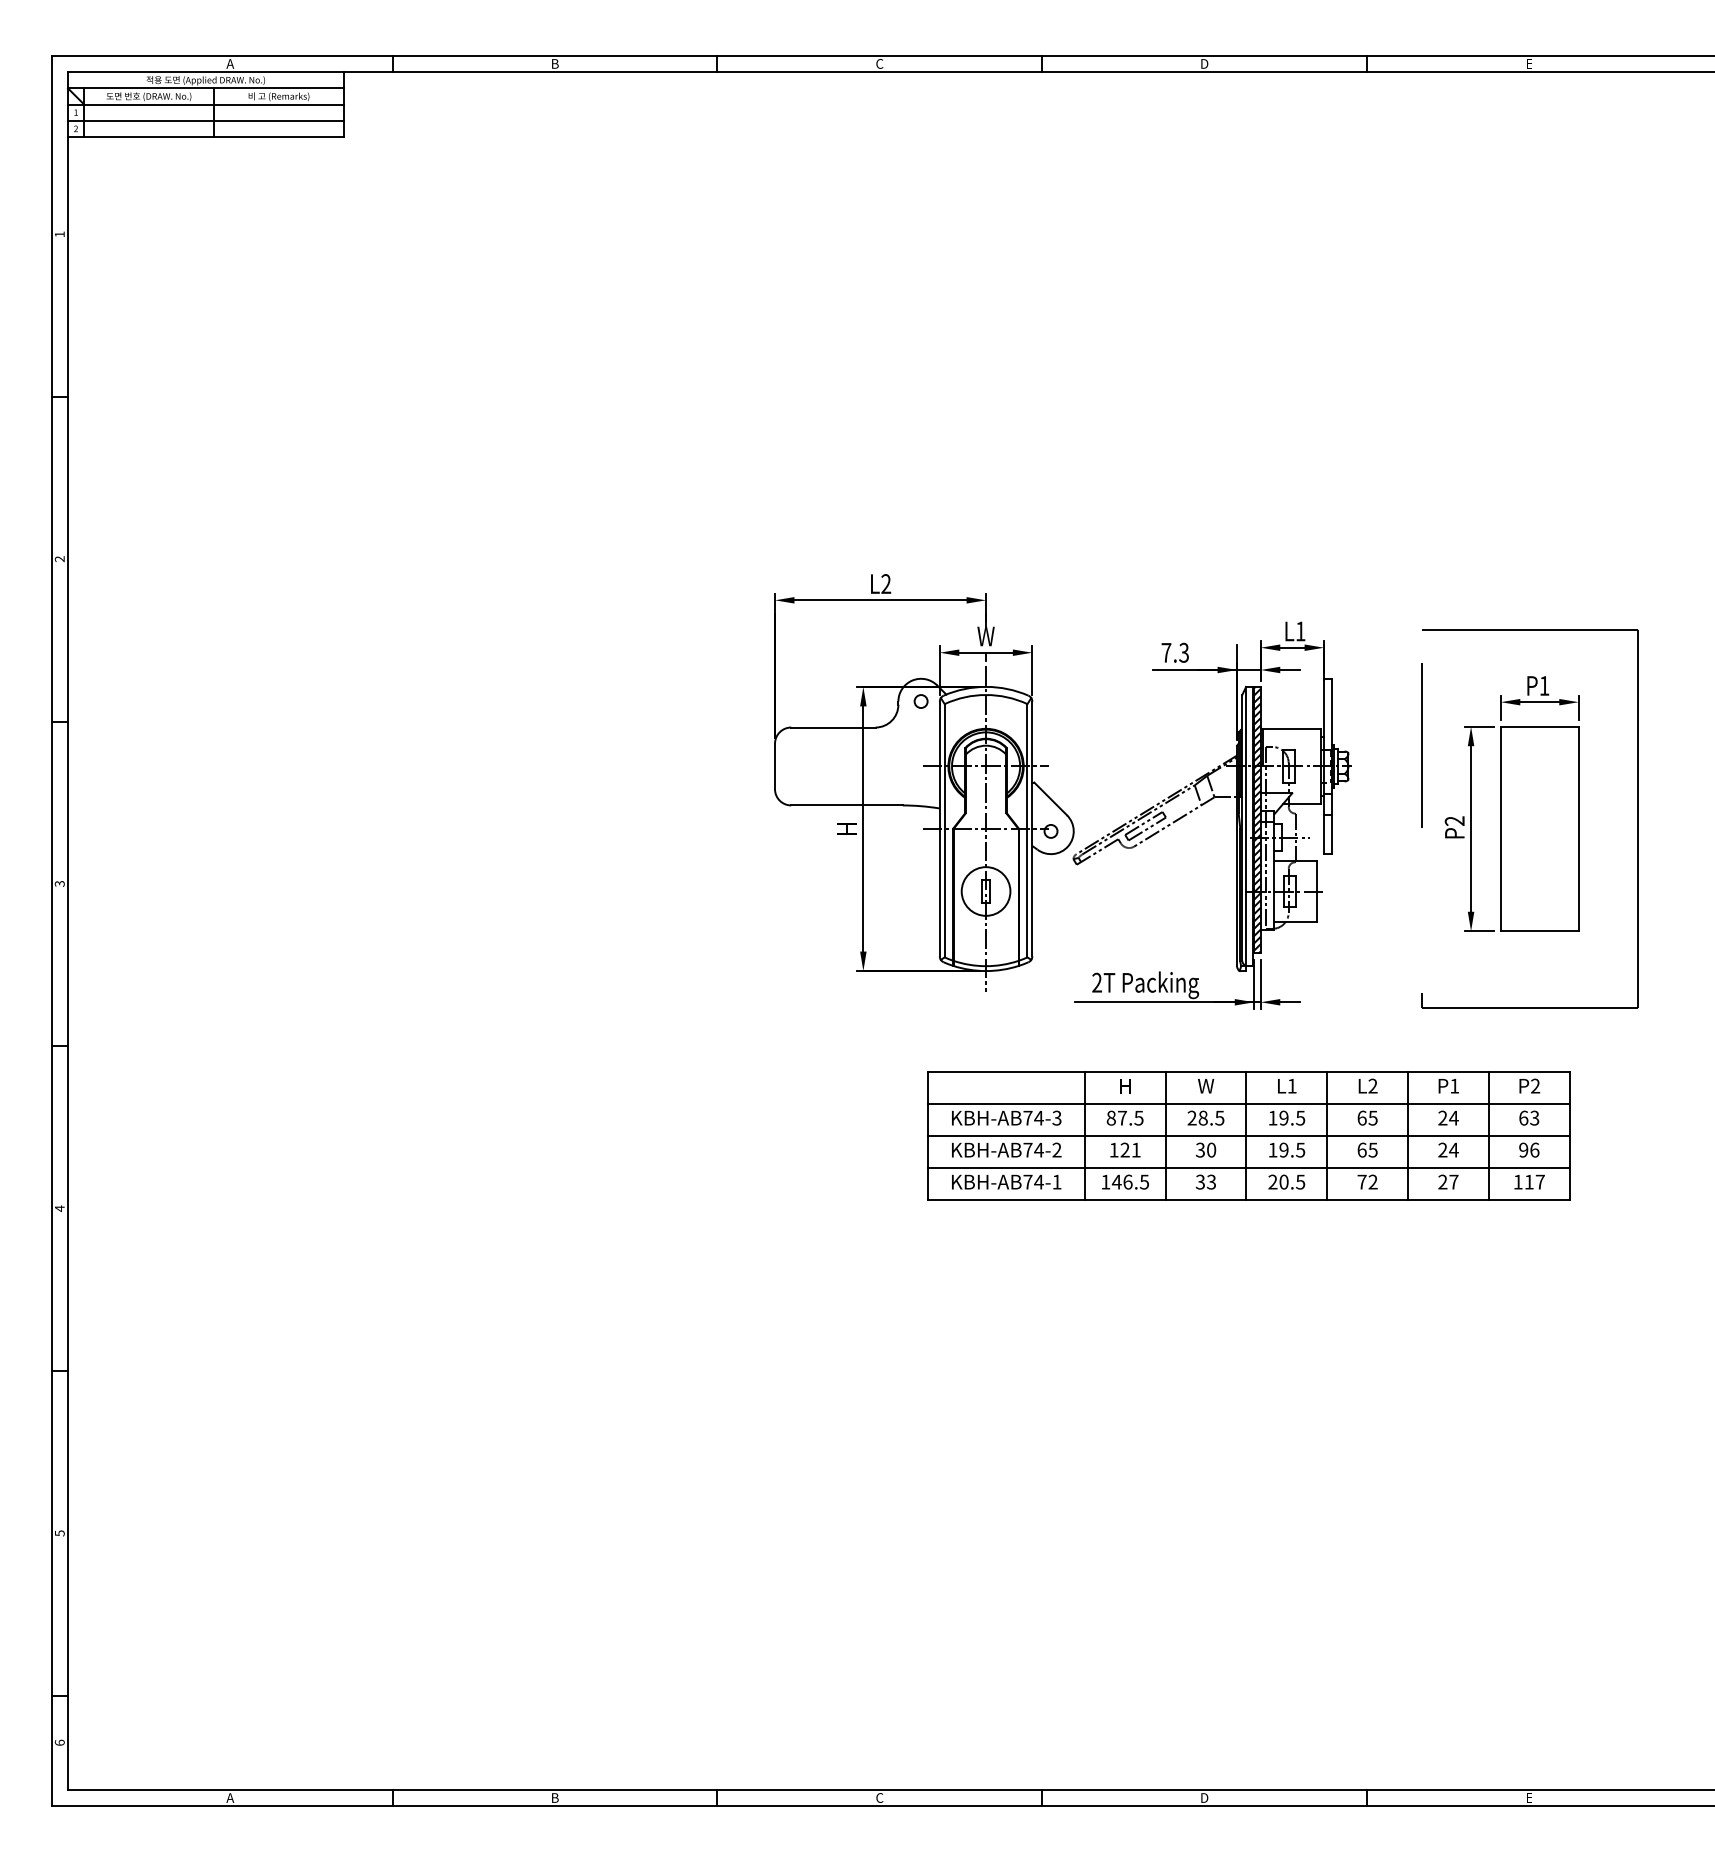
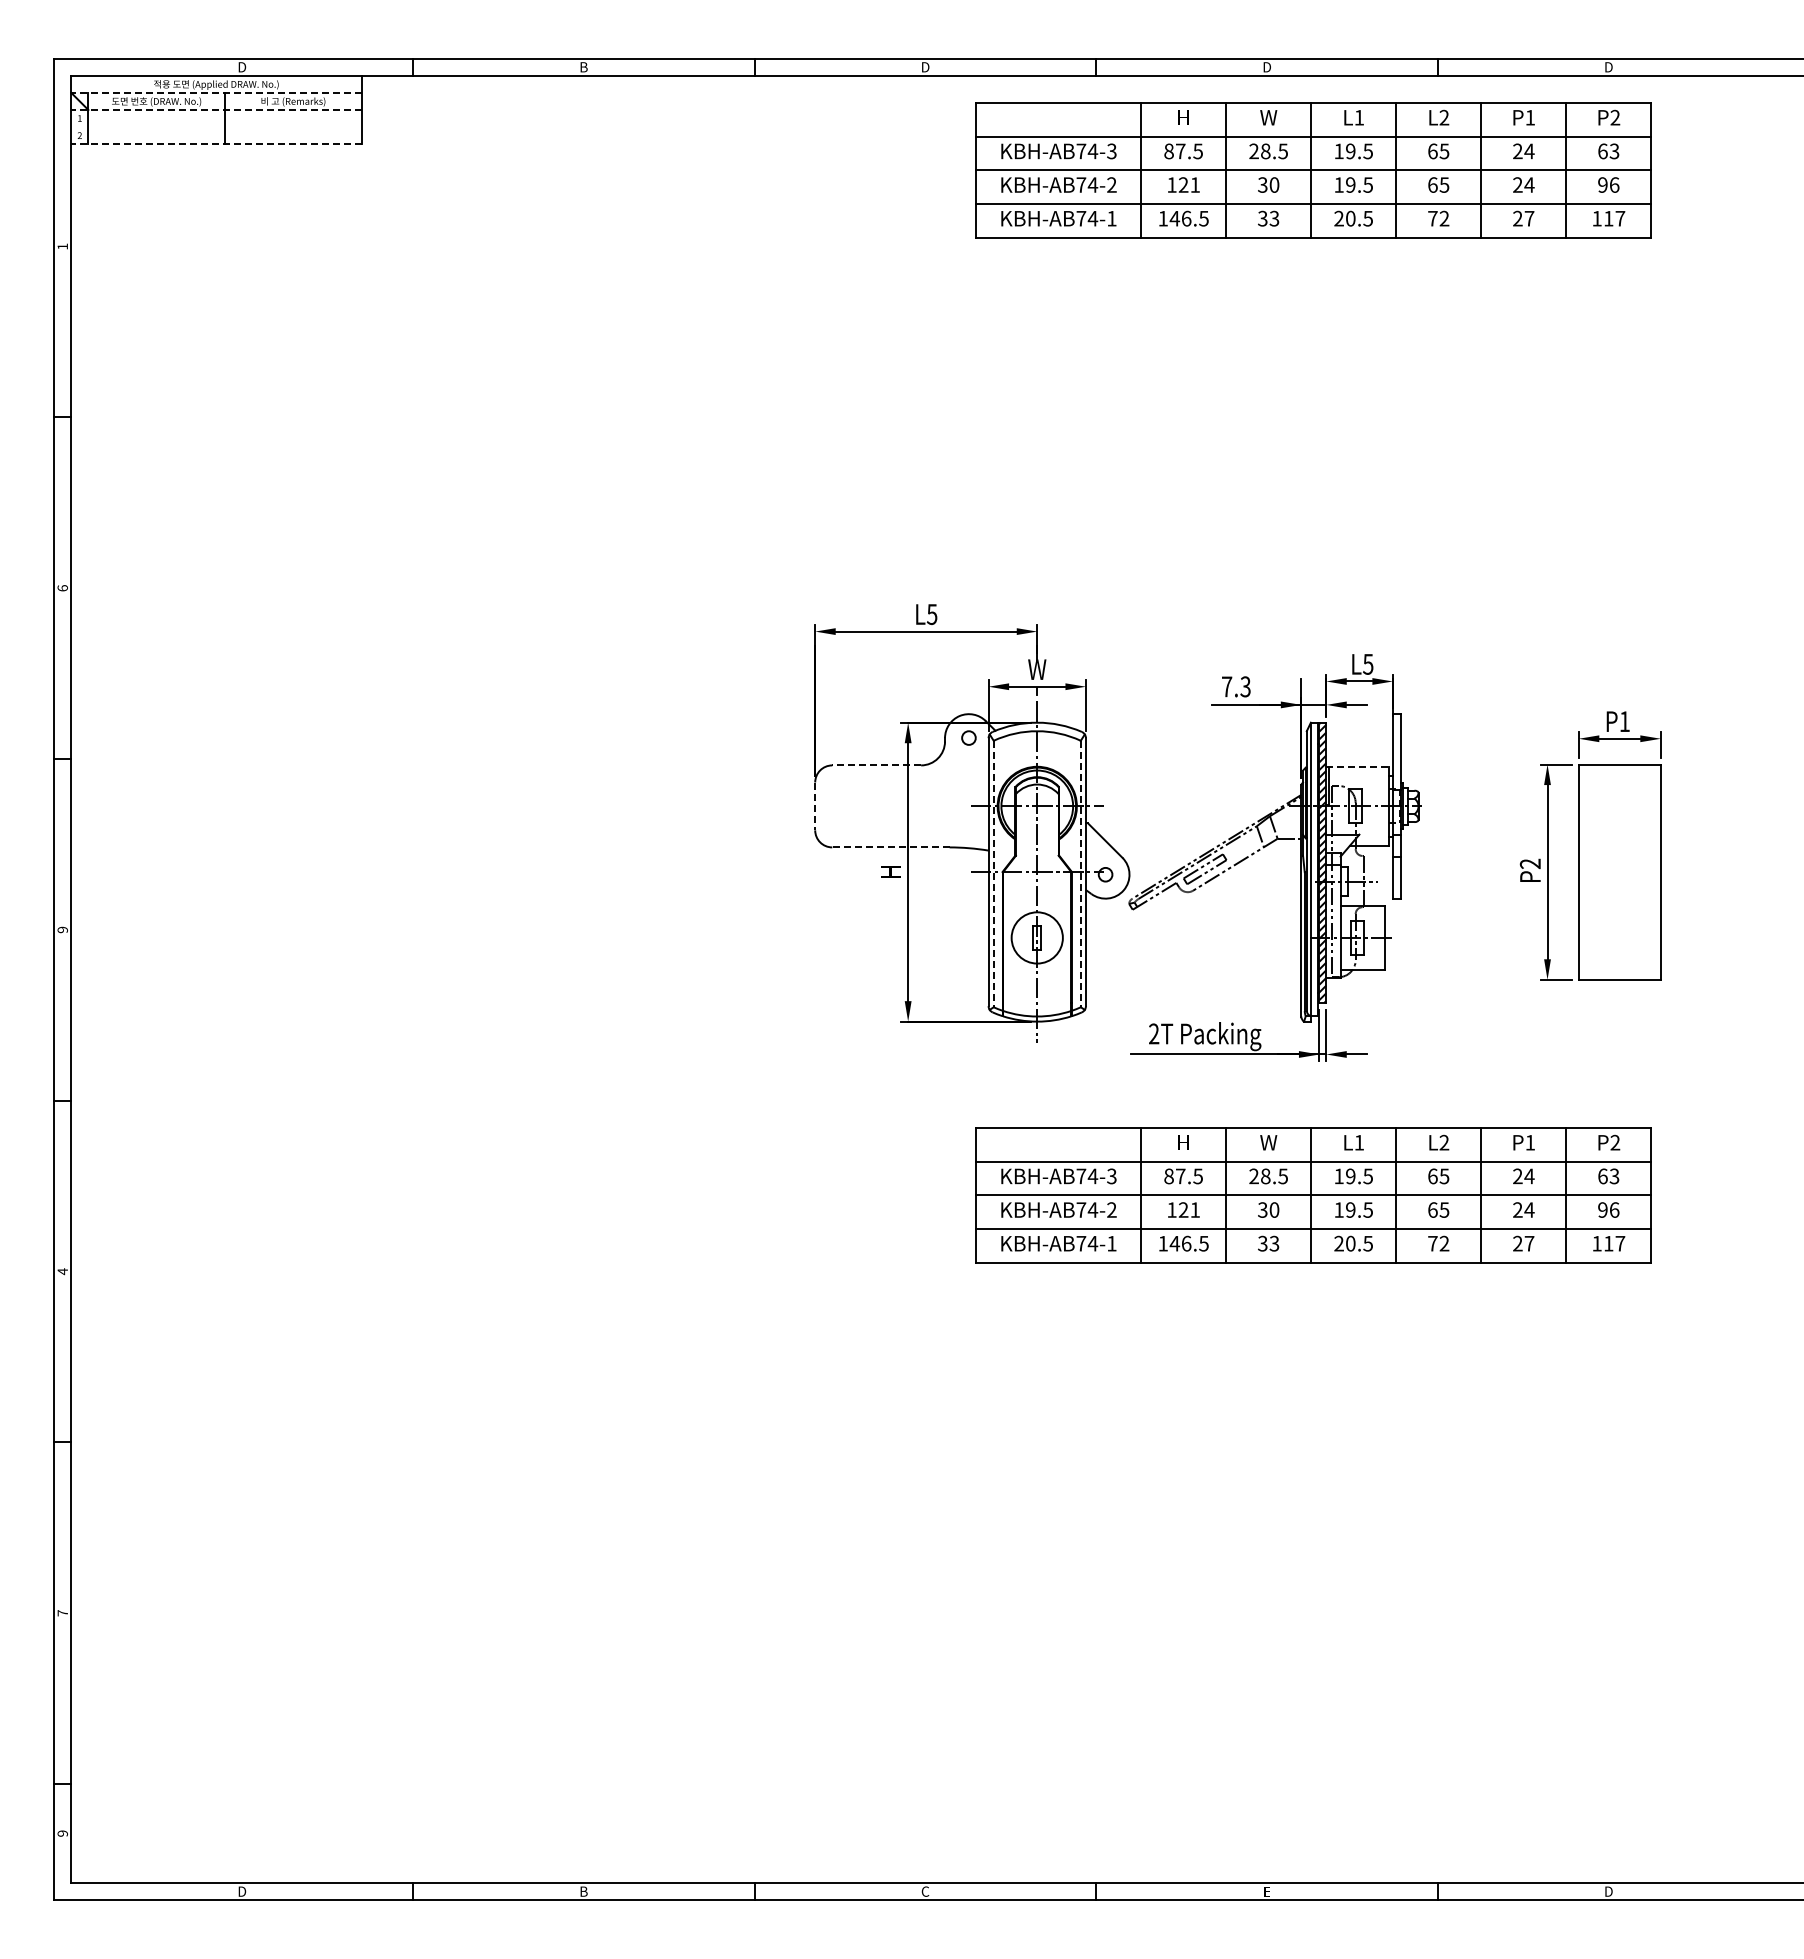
text: (230, 64) -> (242, 67), A -> D
text: (879, 64) -> (925, 67), C -> D
text: (1529, 64) -> (1608, 67), E -> D
line: (205, 87) -> (216, 92), solid -> dashed
line: (205, 105) -> (216, 110), solid -> dashed
line: (205, 121) -> (216, 127), removed
line: (205, 137) -> (216, 144), solid -> dashed
part: (1248, 162) -> (1313, 170), added
text: (59, 559) -> (62, 588), 2 -> 6
text: (885, 584) -> (931, 614), L2 -> L5
text: (1300, 631) -> (1368, 664), L1 -> L5
line: (833, 727) -> (876, 765), solid -> dashed
line: (1290, 729) -> (1357, 767), solid -> dashed
line: (775, 766) -> (815, 806), solid -> dashed
line: (846, 805) -> (890, 847), solid -> dashed
part: (1422, 818) -> (1496, 861), removed
line: (944, 831) -> (993, 874), solid -> dashed
line: (1027, 831) -> (1080, 874), solid -> dashed
text: (59, 883) -> (62, 929), 3 -> 9
text: (59, 1533) -> (62, 1613), 5 -> 7
text: (59, 1742) -> (62, 1833), 6 -> 9
text: (230, 1797) -> (242, 1891), A -> D
text: (1203, 1797) -> (1266, 1891), D -> E
text: (1529, 1797) -> (1608, 1891), E -> D

